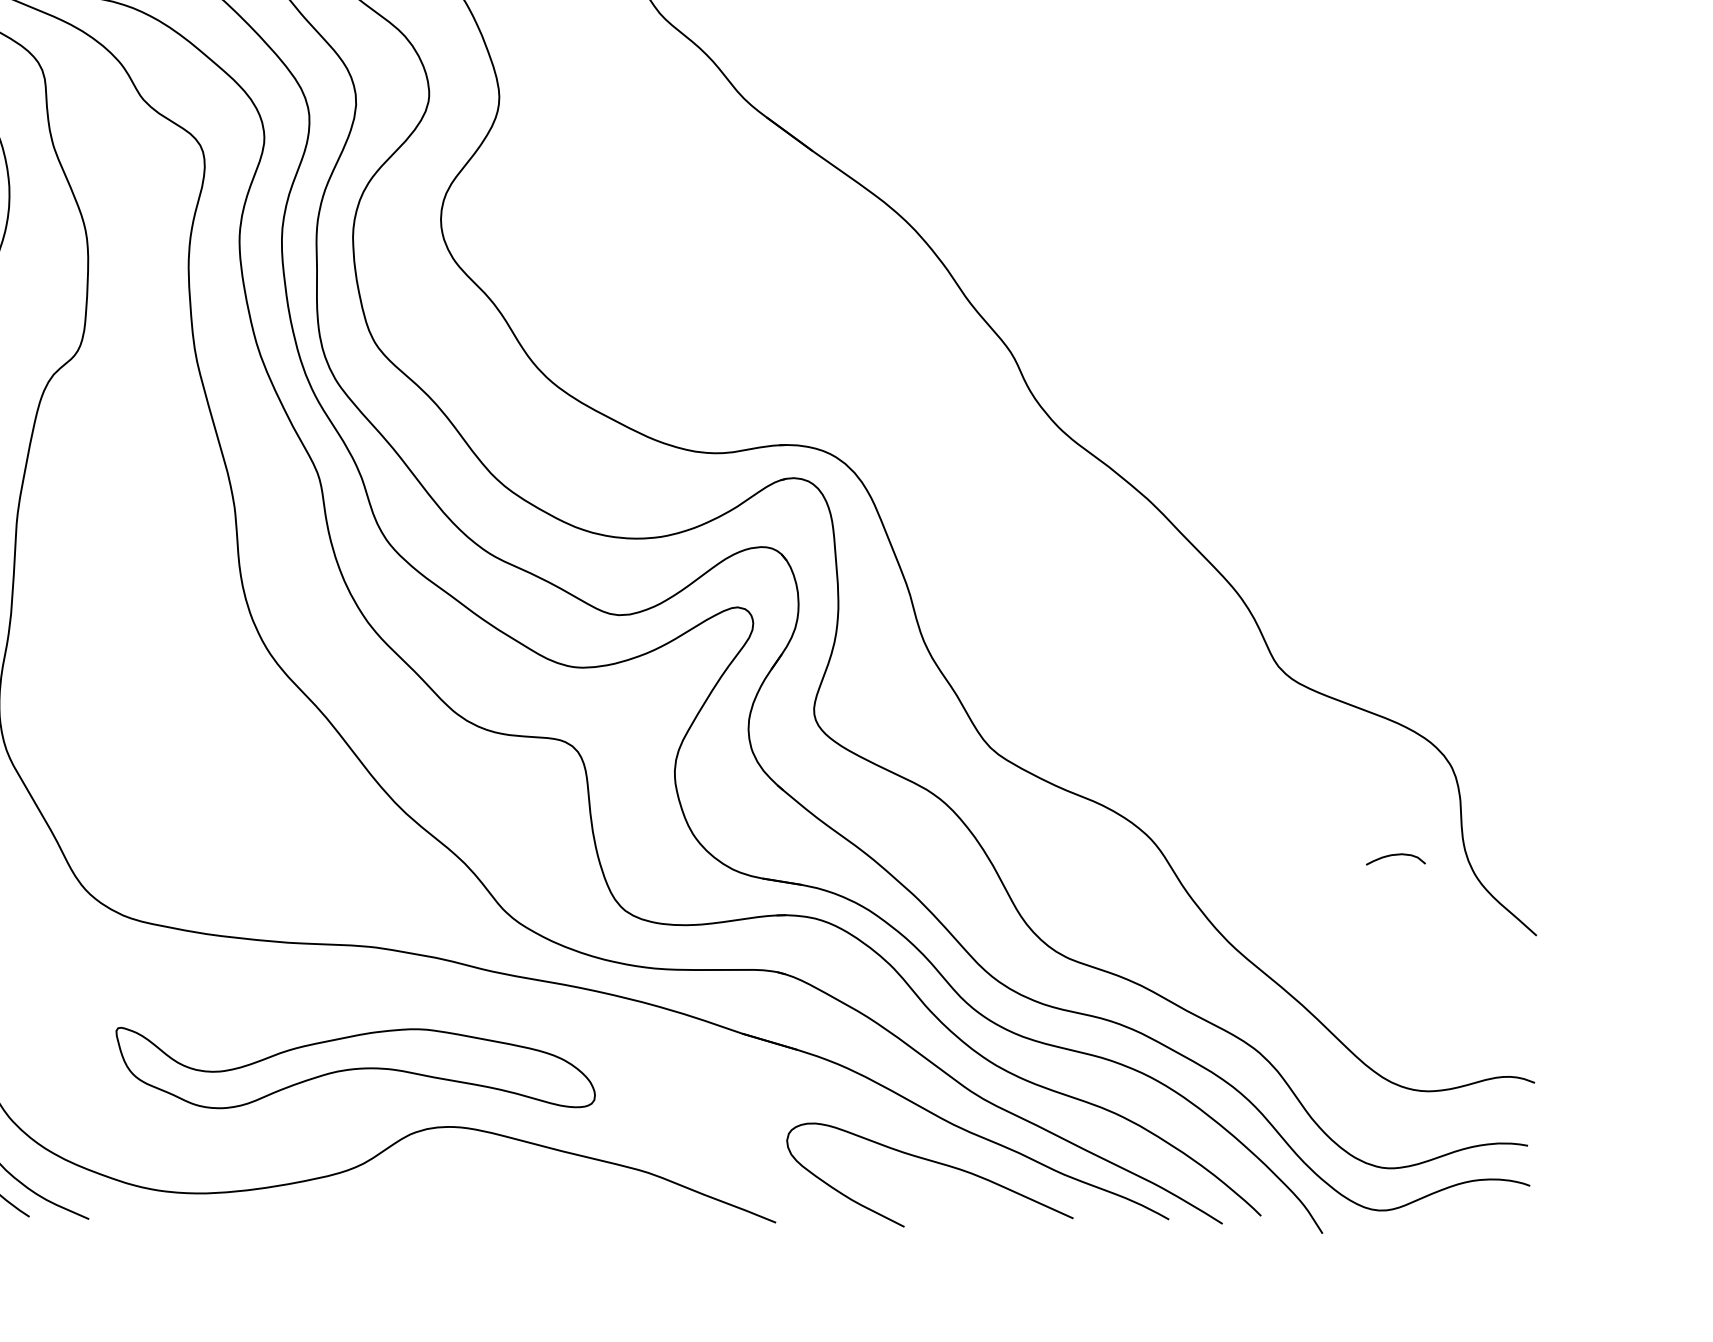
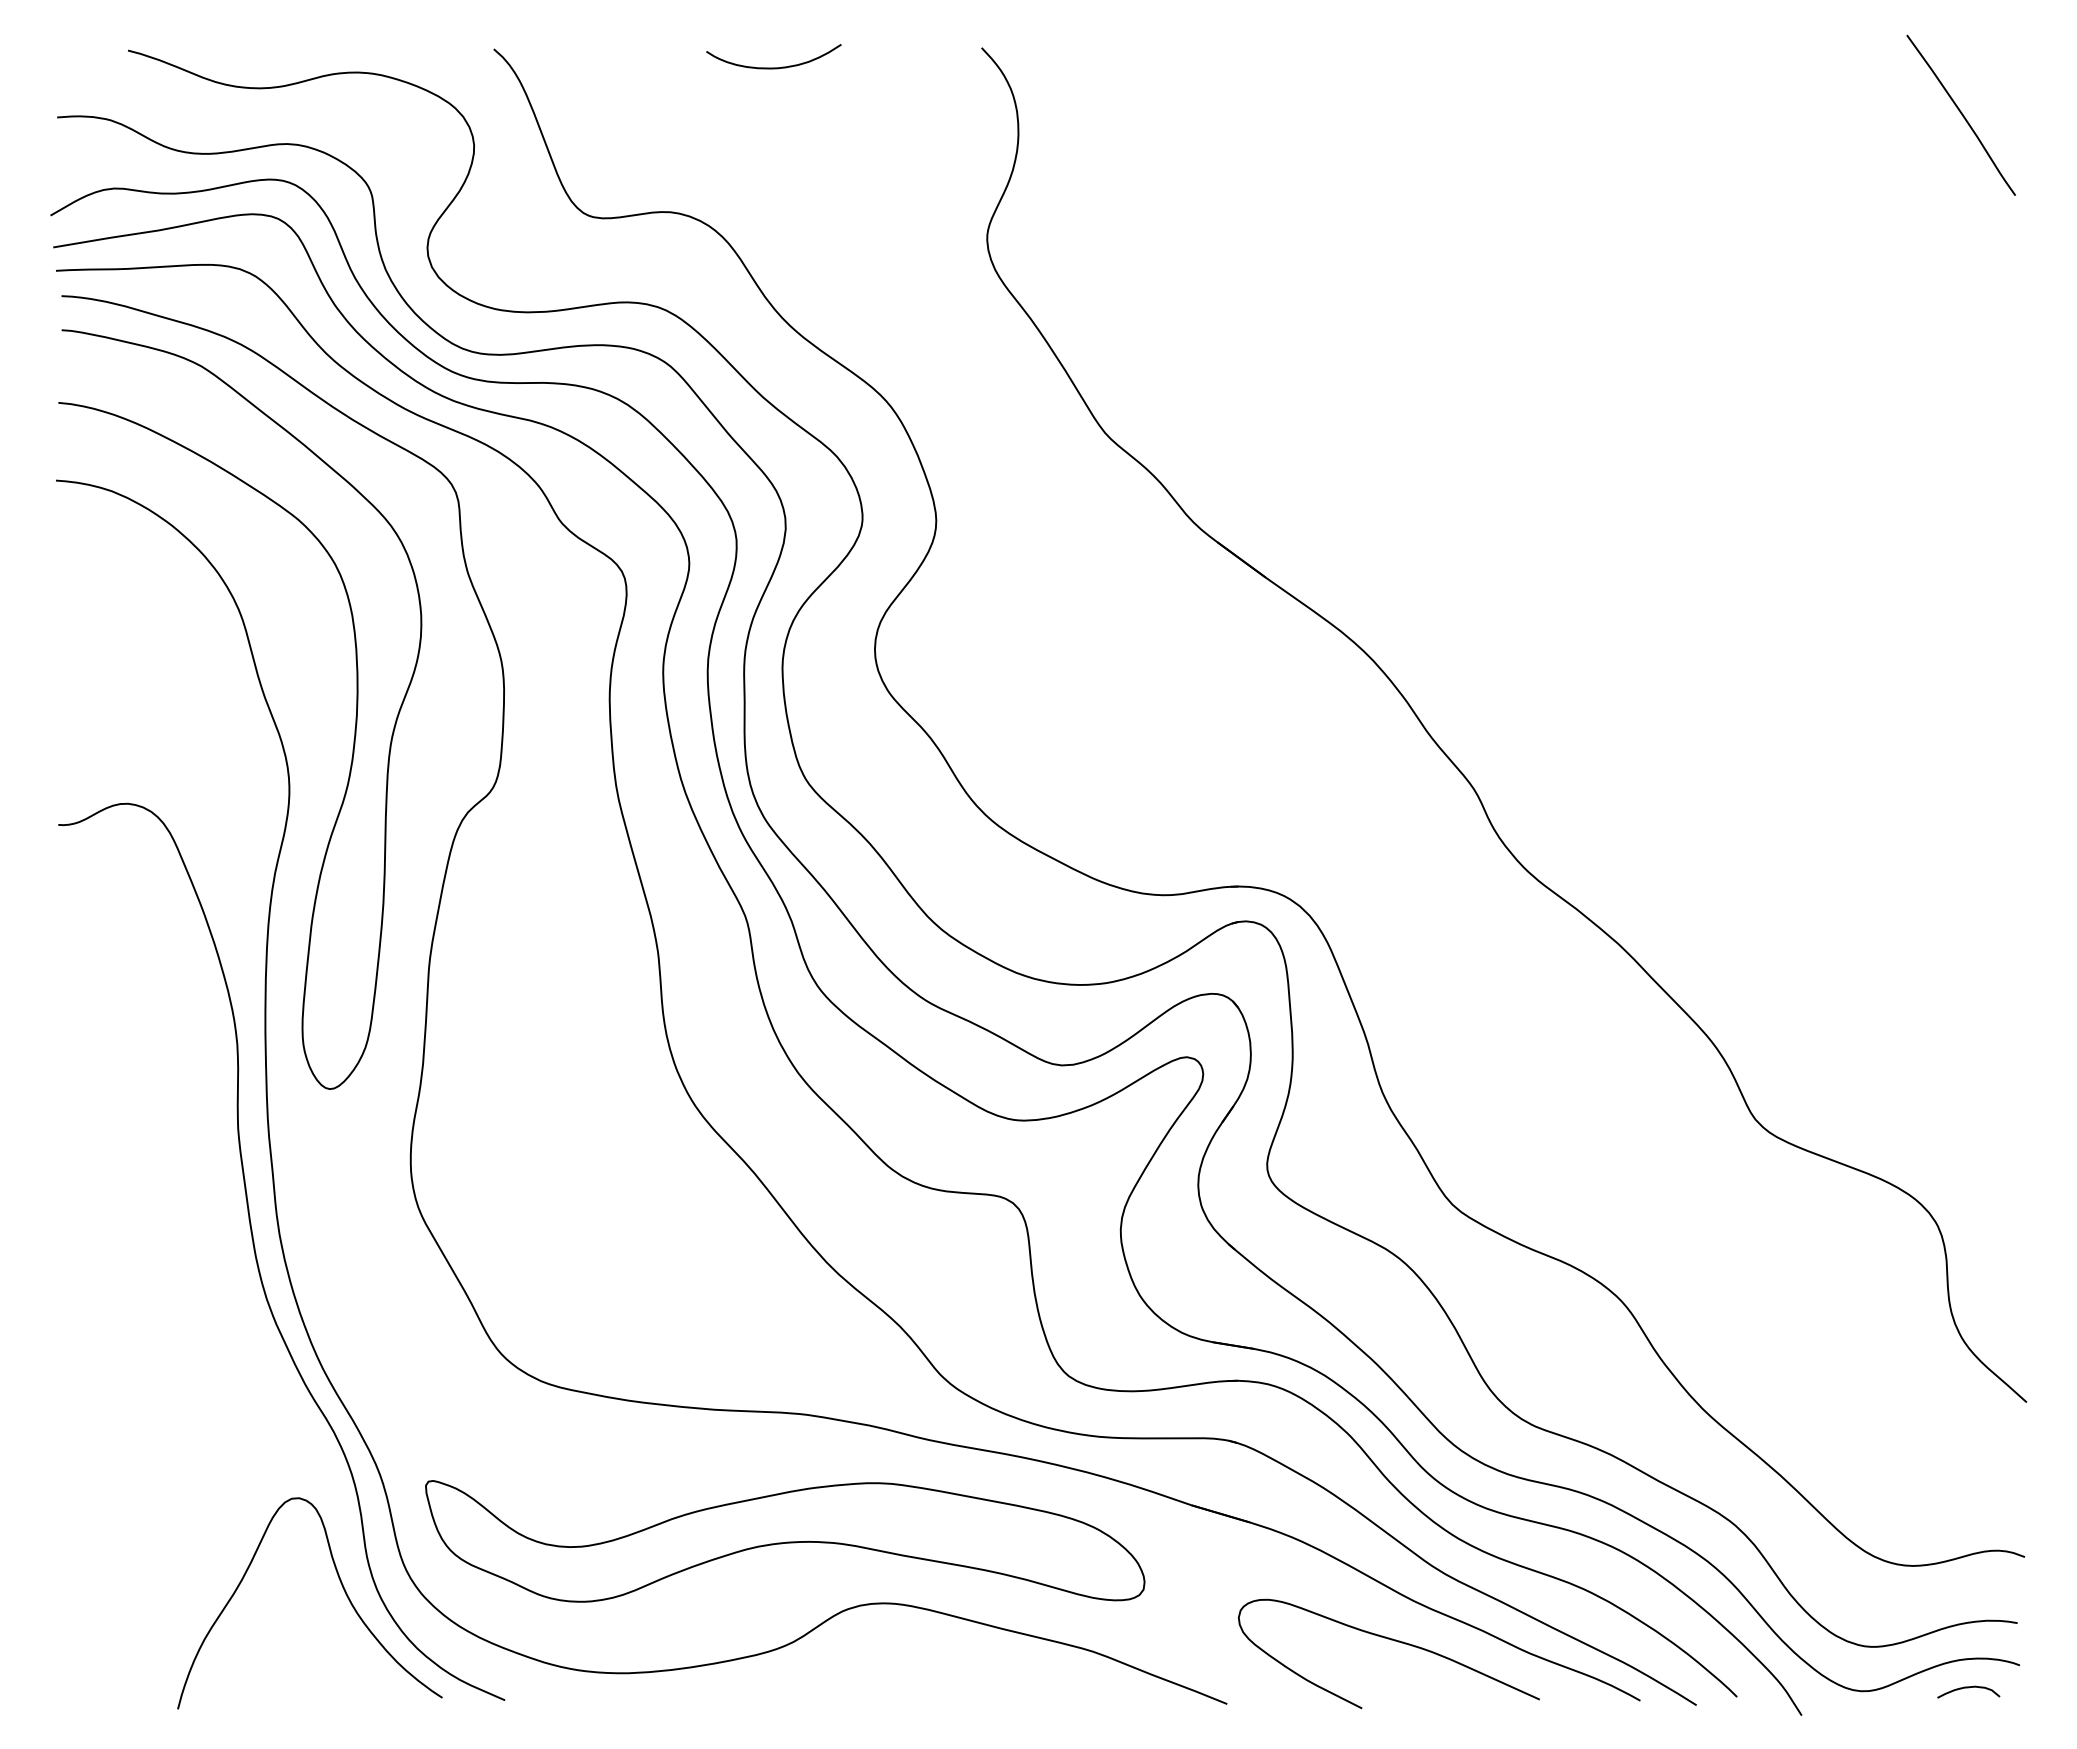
curve: (1395, 855) -> (1968, 1688), moved
part: (355, 1068) -> (785, 1541), size x1.43

